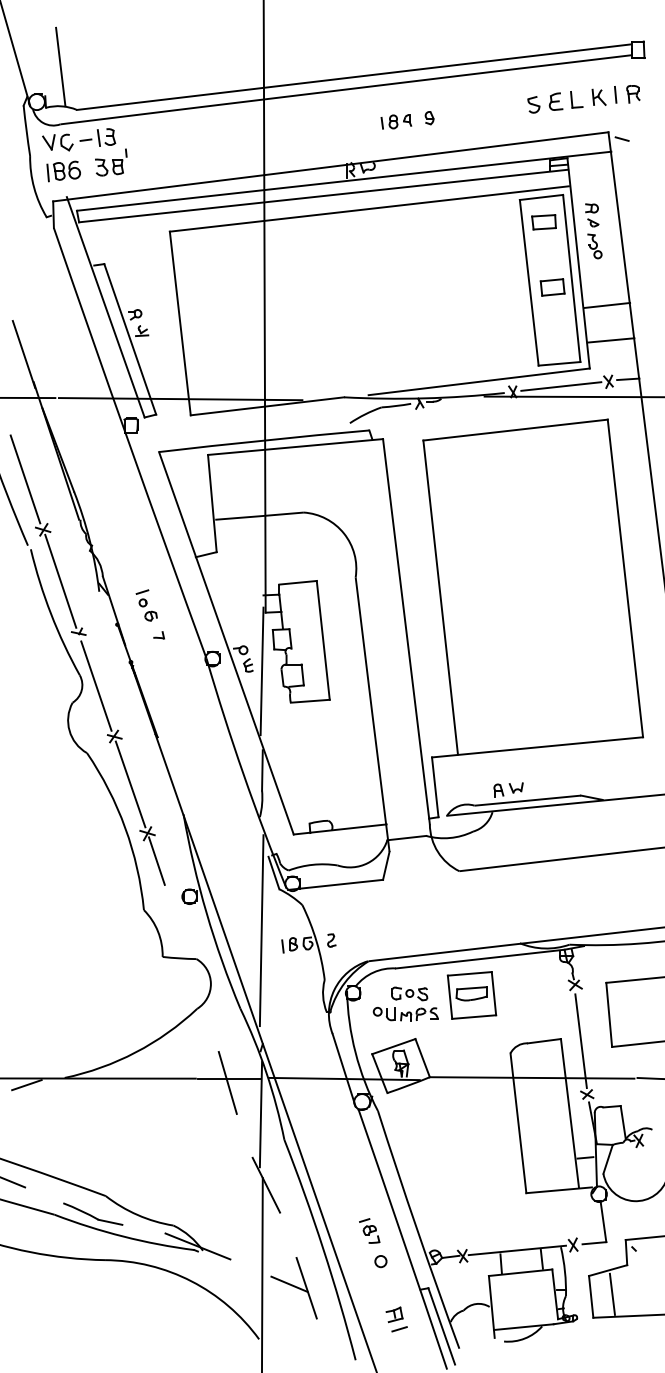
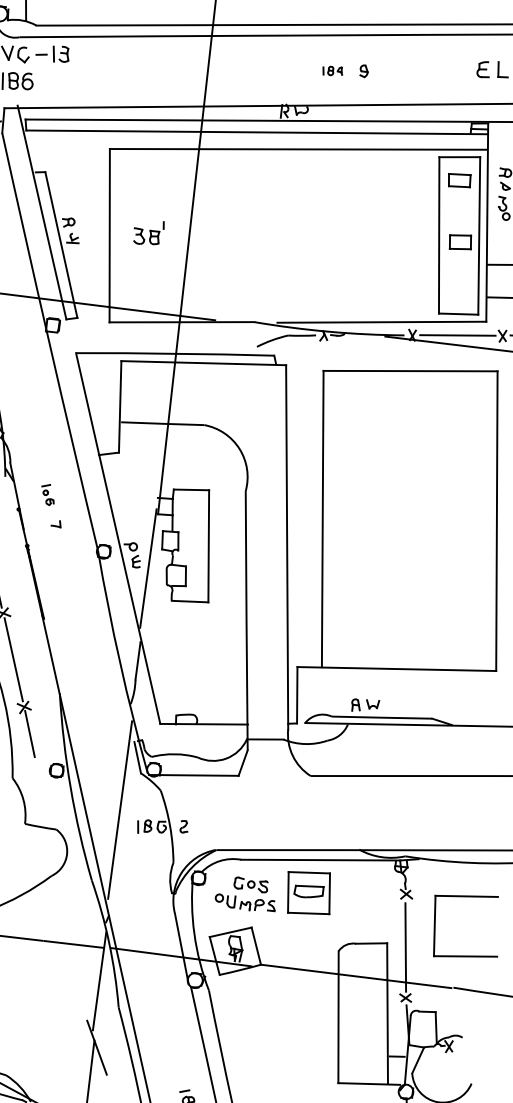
part: (533, 104) -> (462, 69), removed
part: (396, 121) -> (332, 70), size x0.7
part: (111, 162) -> (148, 232), moved
part: (146, 605) -> (47, 494), size x0.7
line: (227, 1082) -> (71, 947), removed

